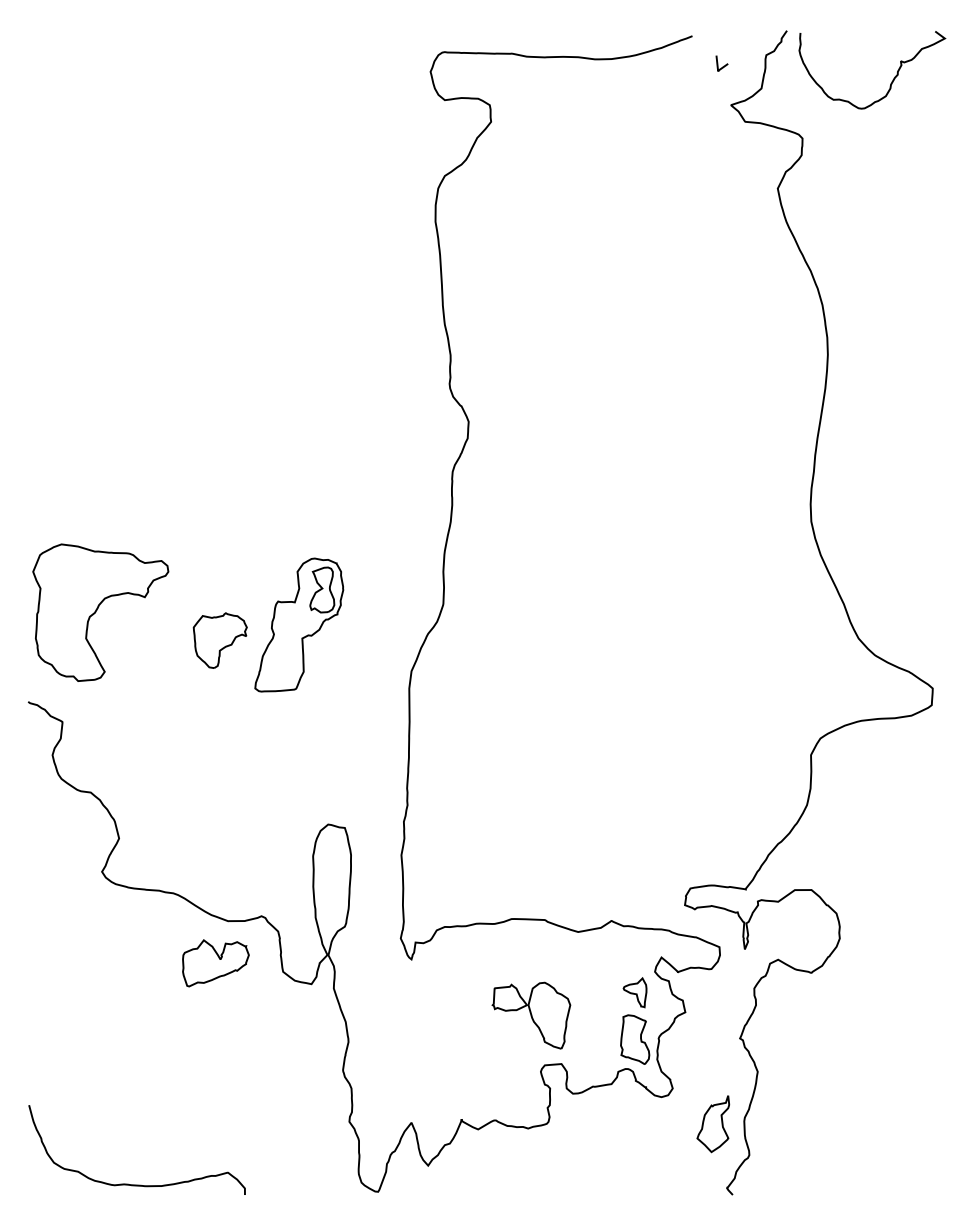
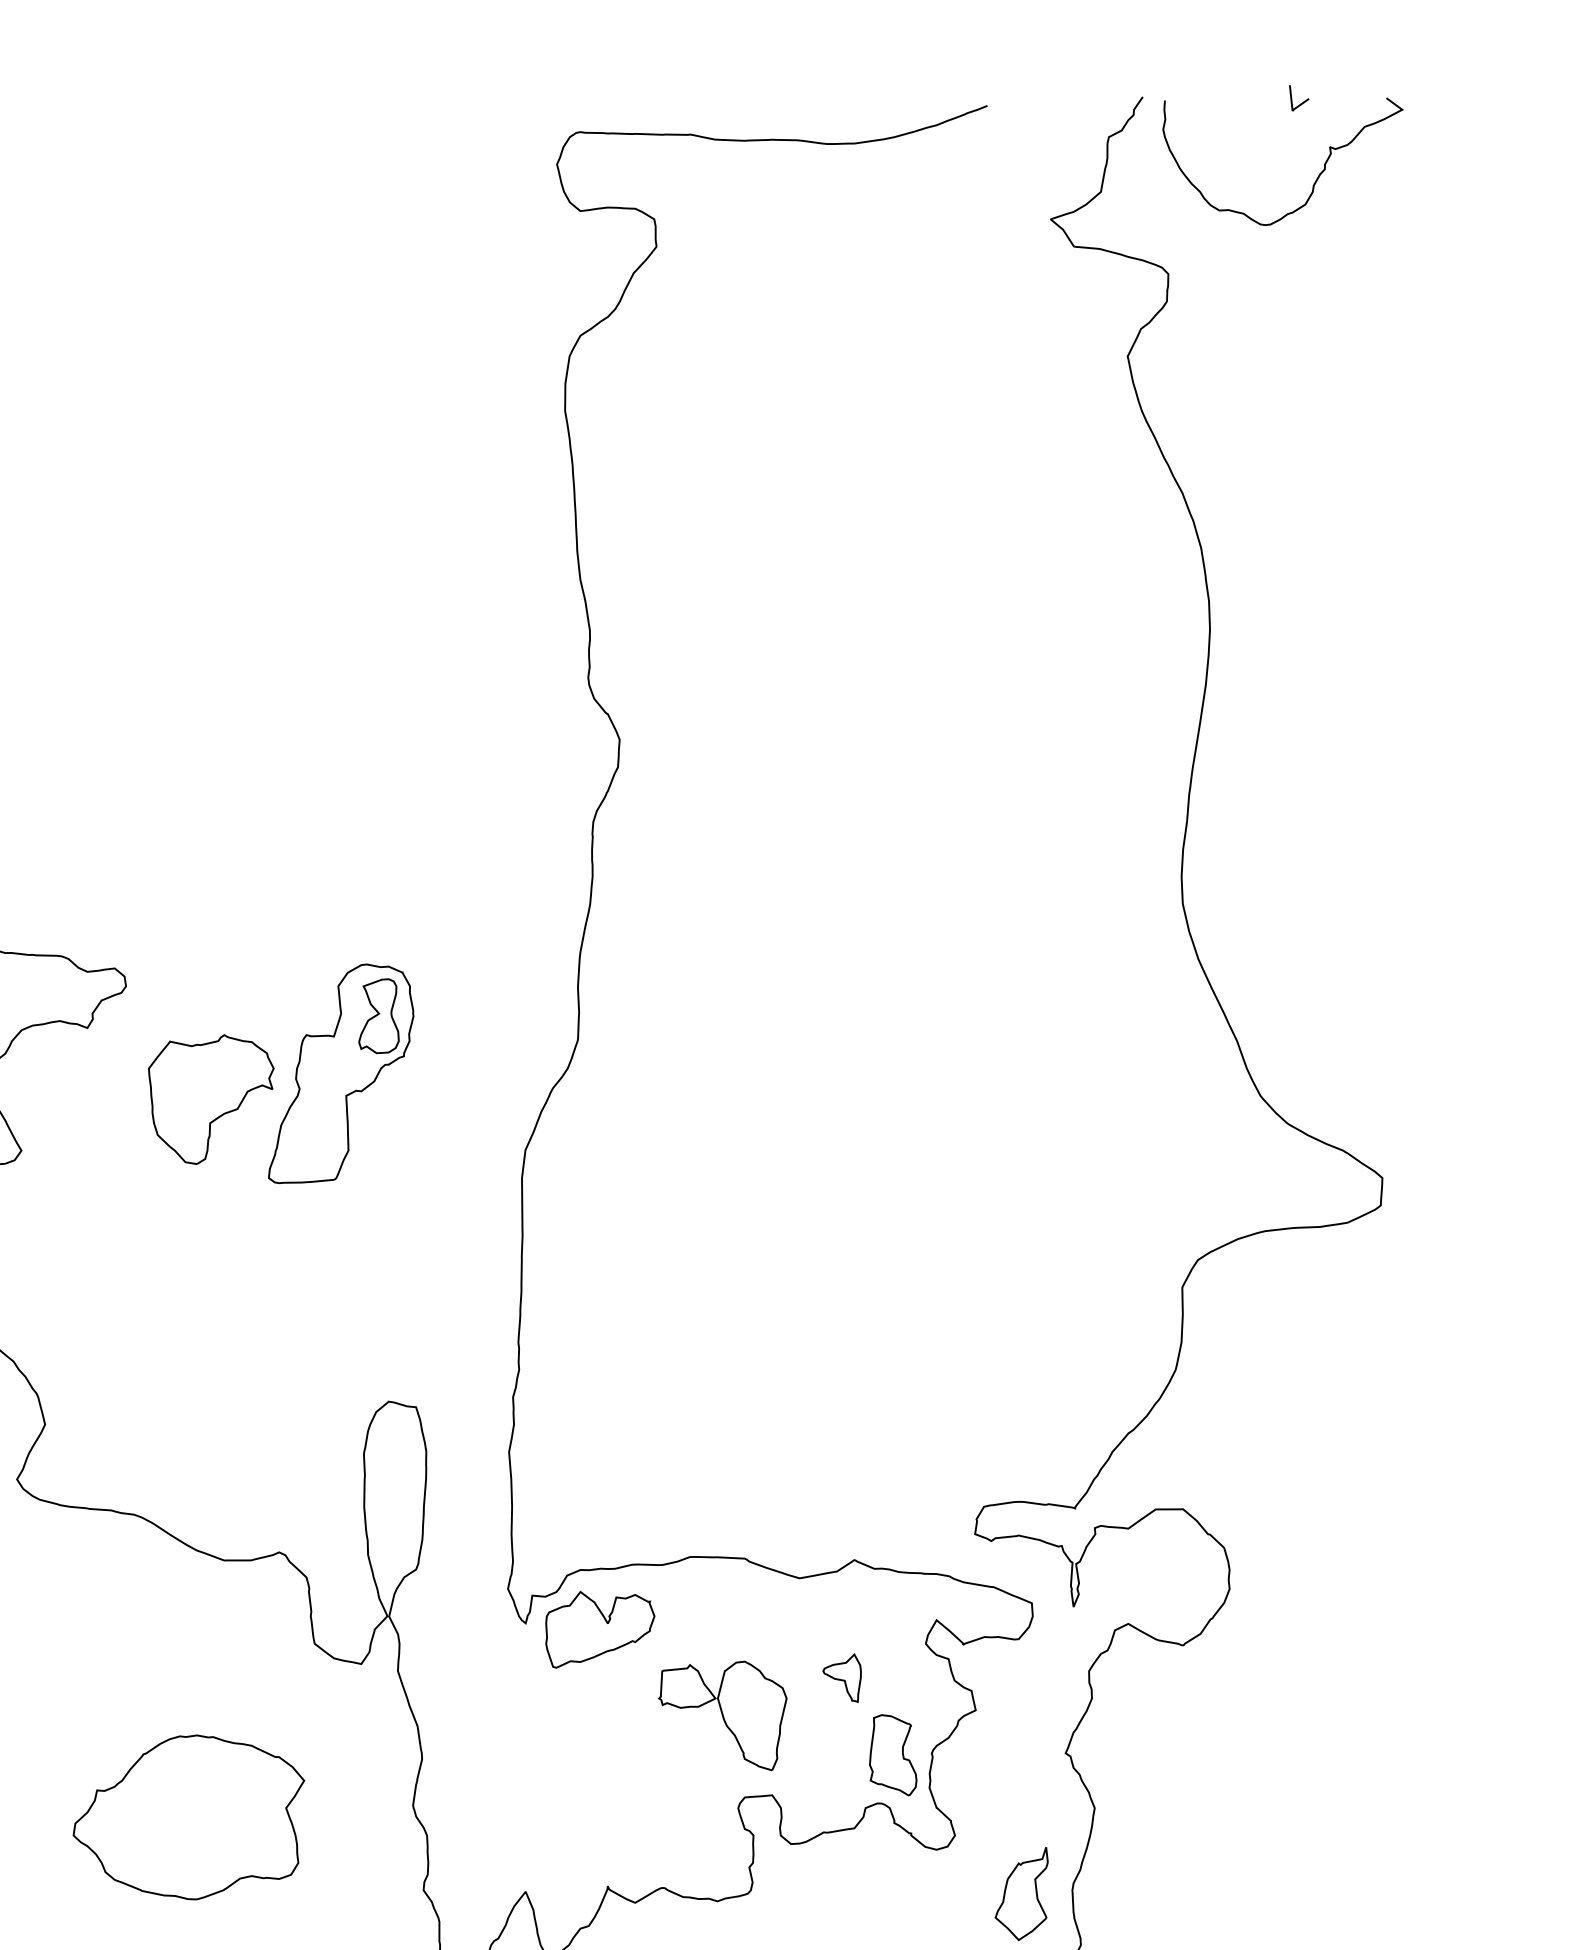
curve: (718, 63) -> (1293, 98), moved
part: (220, 640) -> (211, 1099), size x1.43
part: (215, 963) -> (599, 1630), moved
part: (634, 992) -> (841, 1677), moved
part: (206, 1077) -> (188, 1817), added

